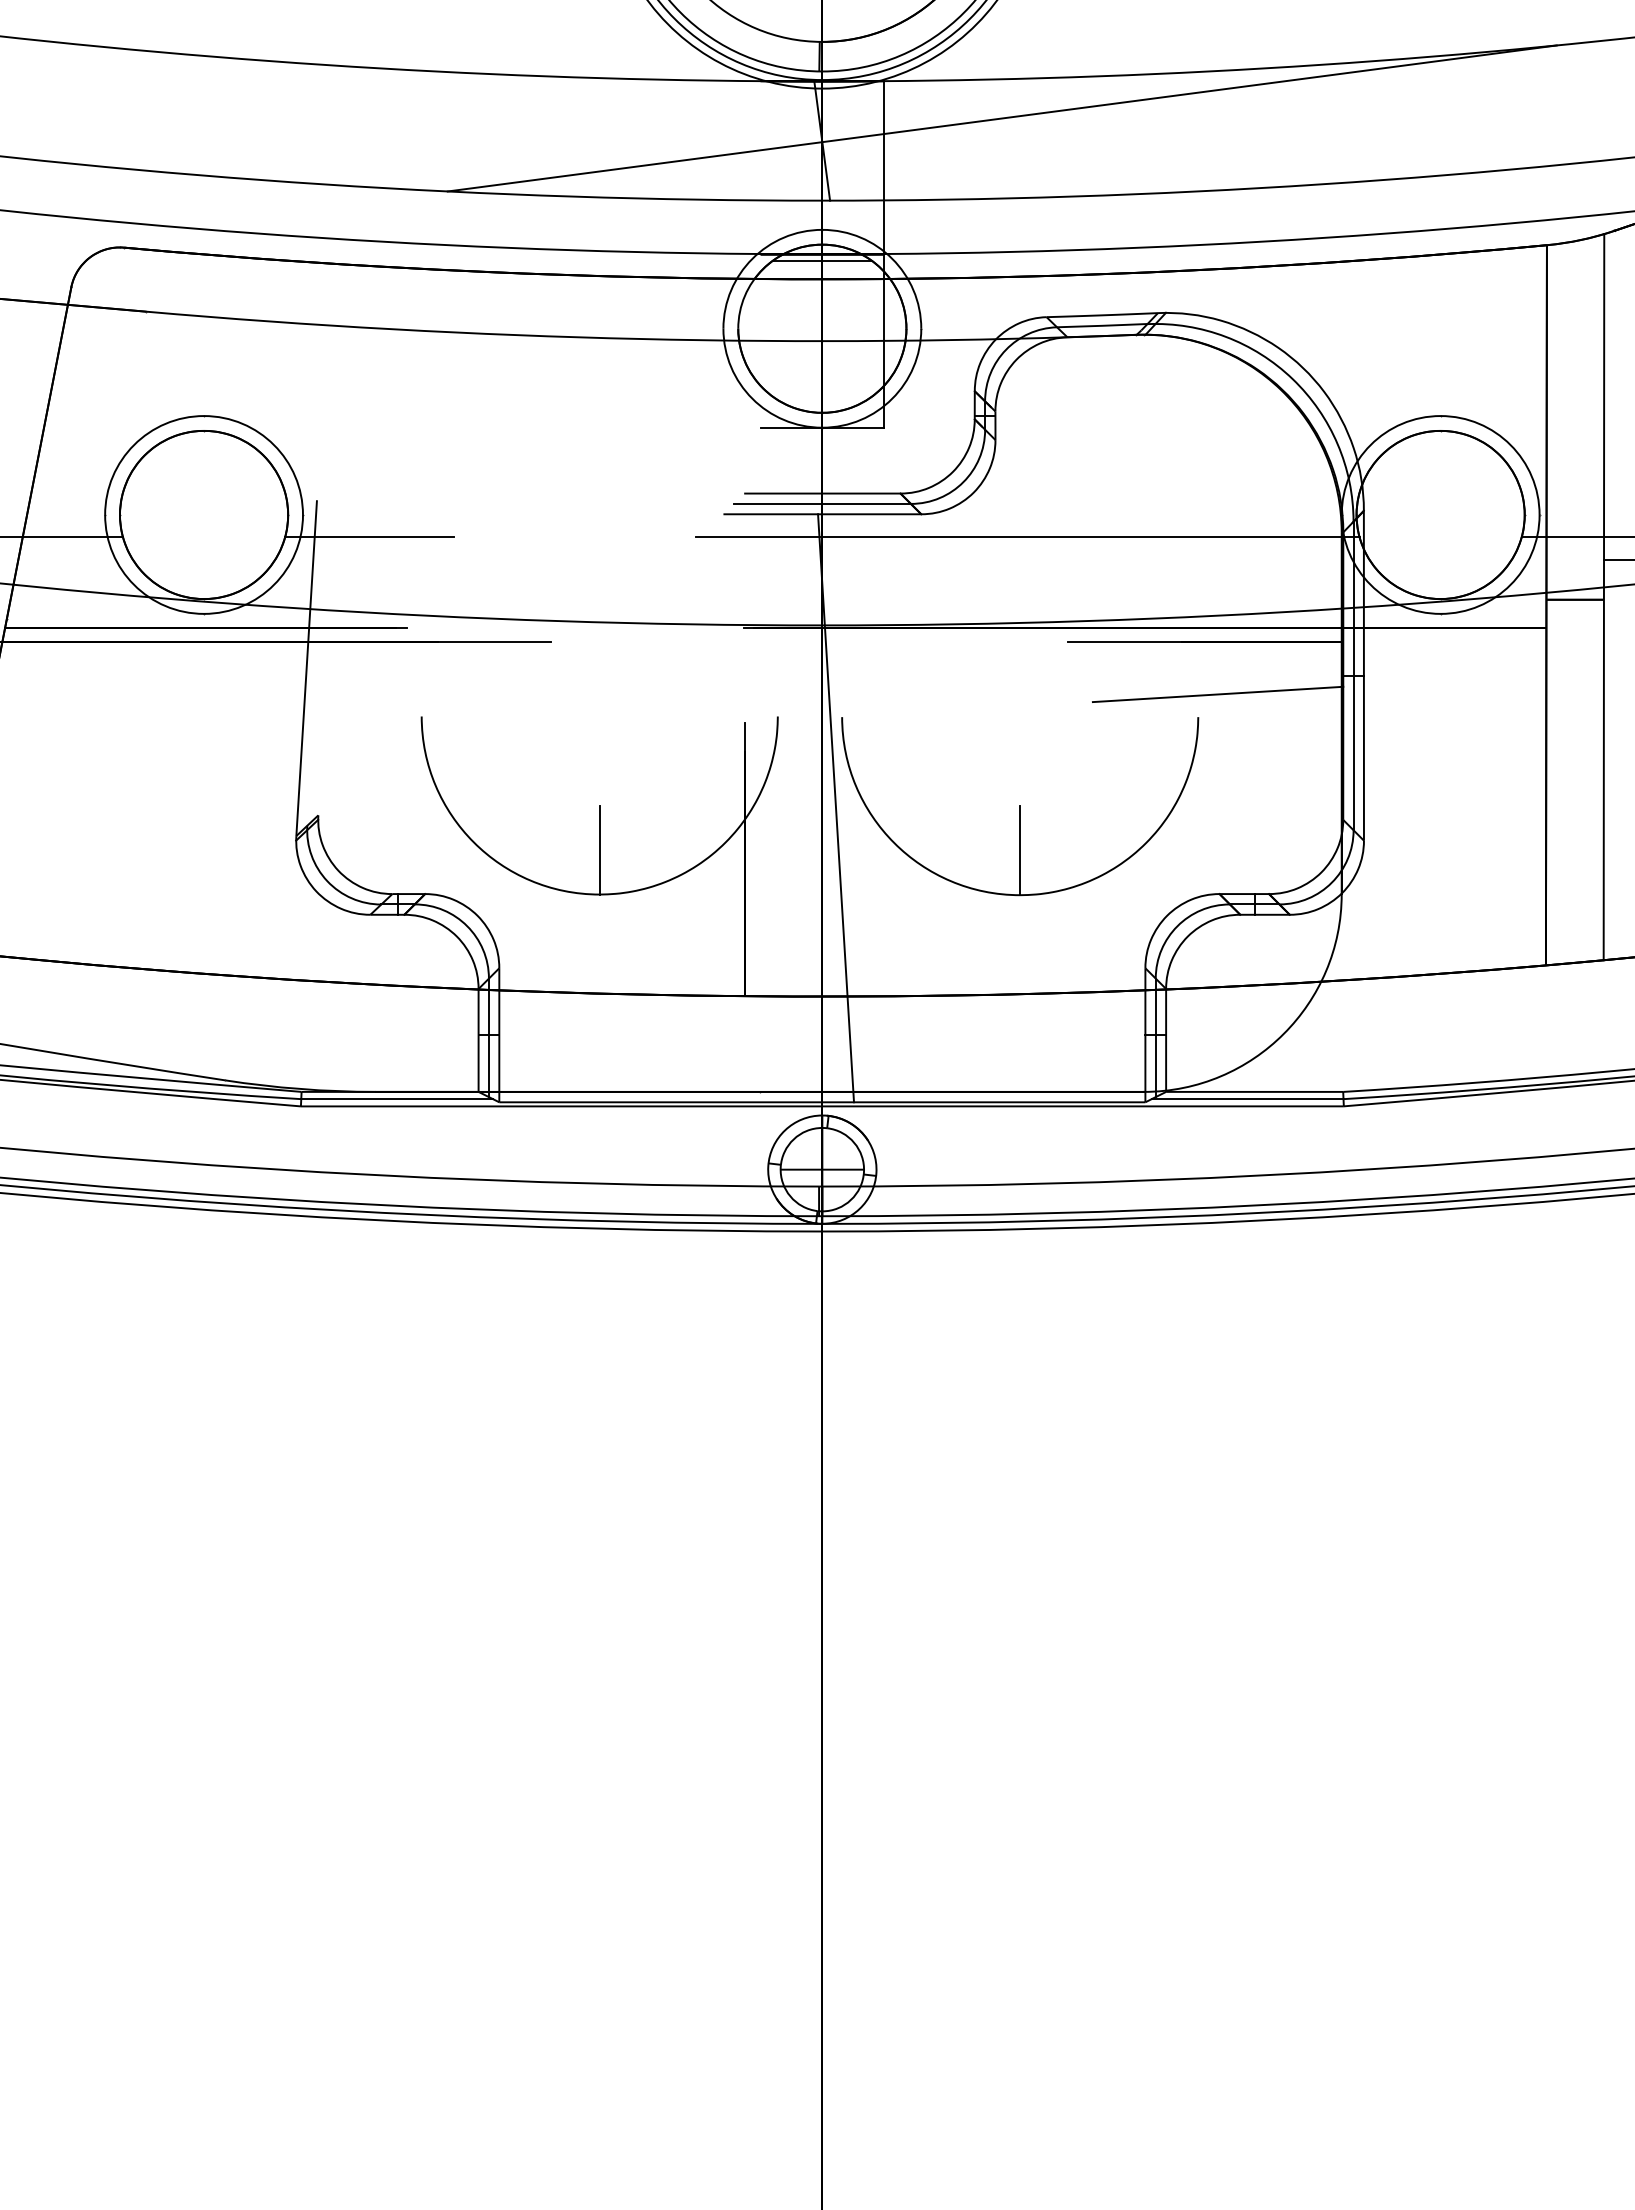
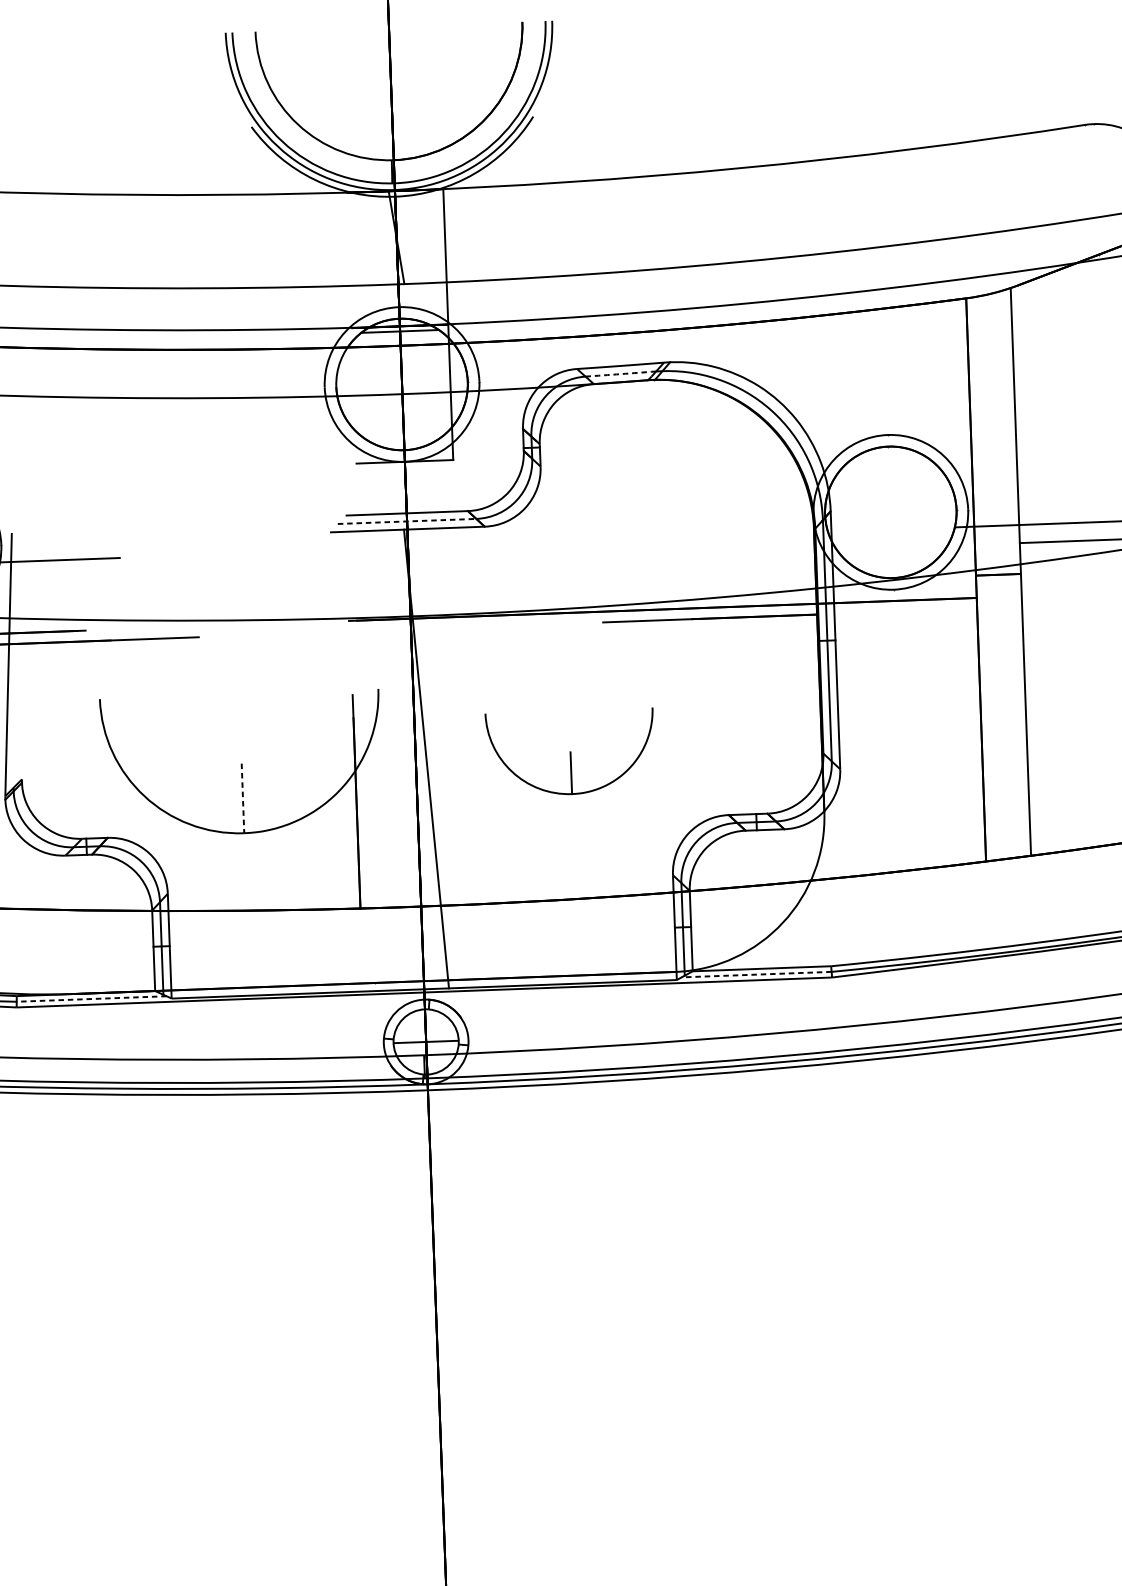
line: (1001, 118) -> (536, 214), removed
arc: (1102, 325) -> (621, 373), solid -> dashed
line: (822, 503) -> (407, 521), solid -> dashed
line: (1027, 537) -> (568, 541), removed
line: (1217, 694) -> (721, 659), removed
part: (1020, 806) -> (570, 752), size x0.6
line: (599, 850) -> (242, 798), solid -> dashed
line: (397, 1099) -> (91, 999), solid -> dashed
line: (1247, 1099) -> (756, 974), solid -> dashed

